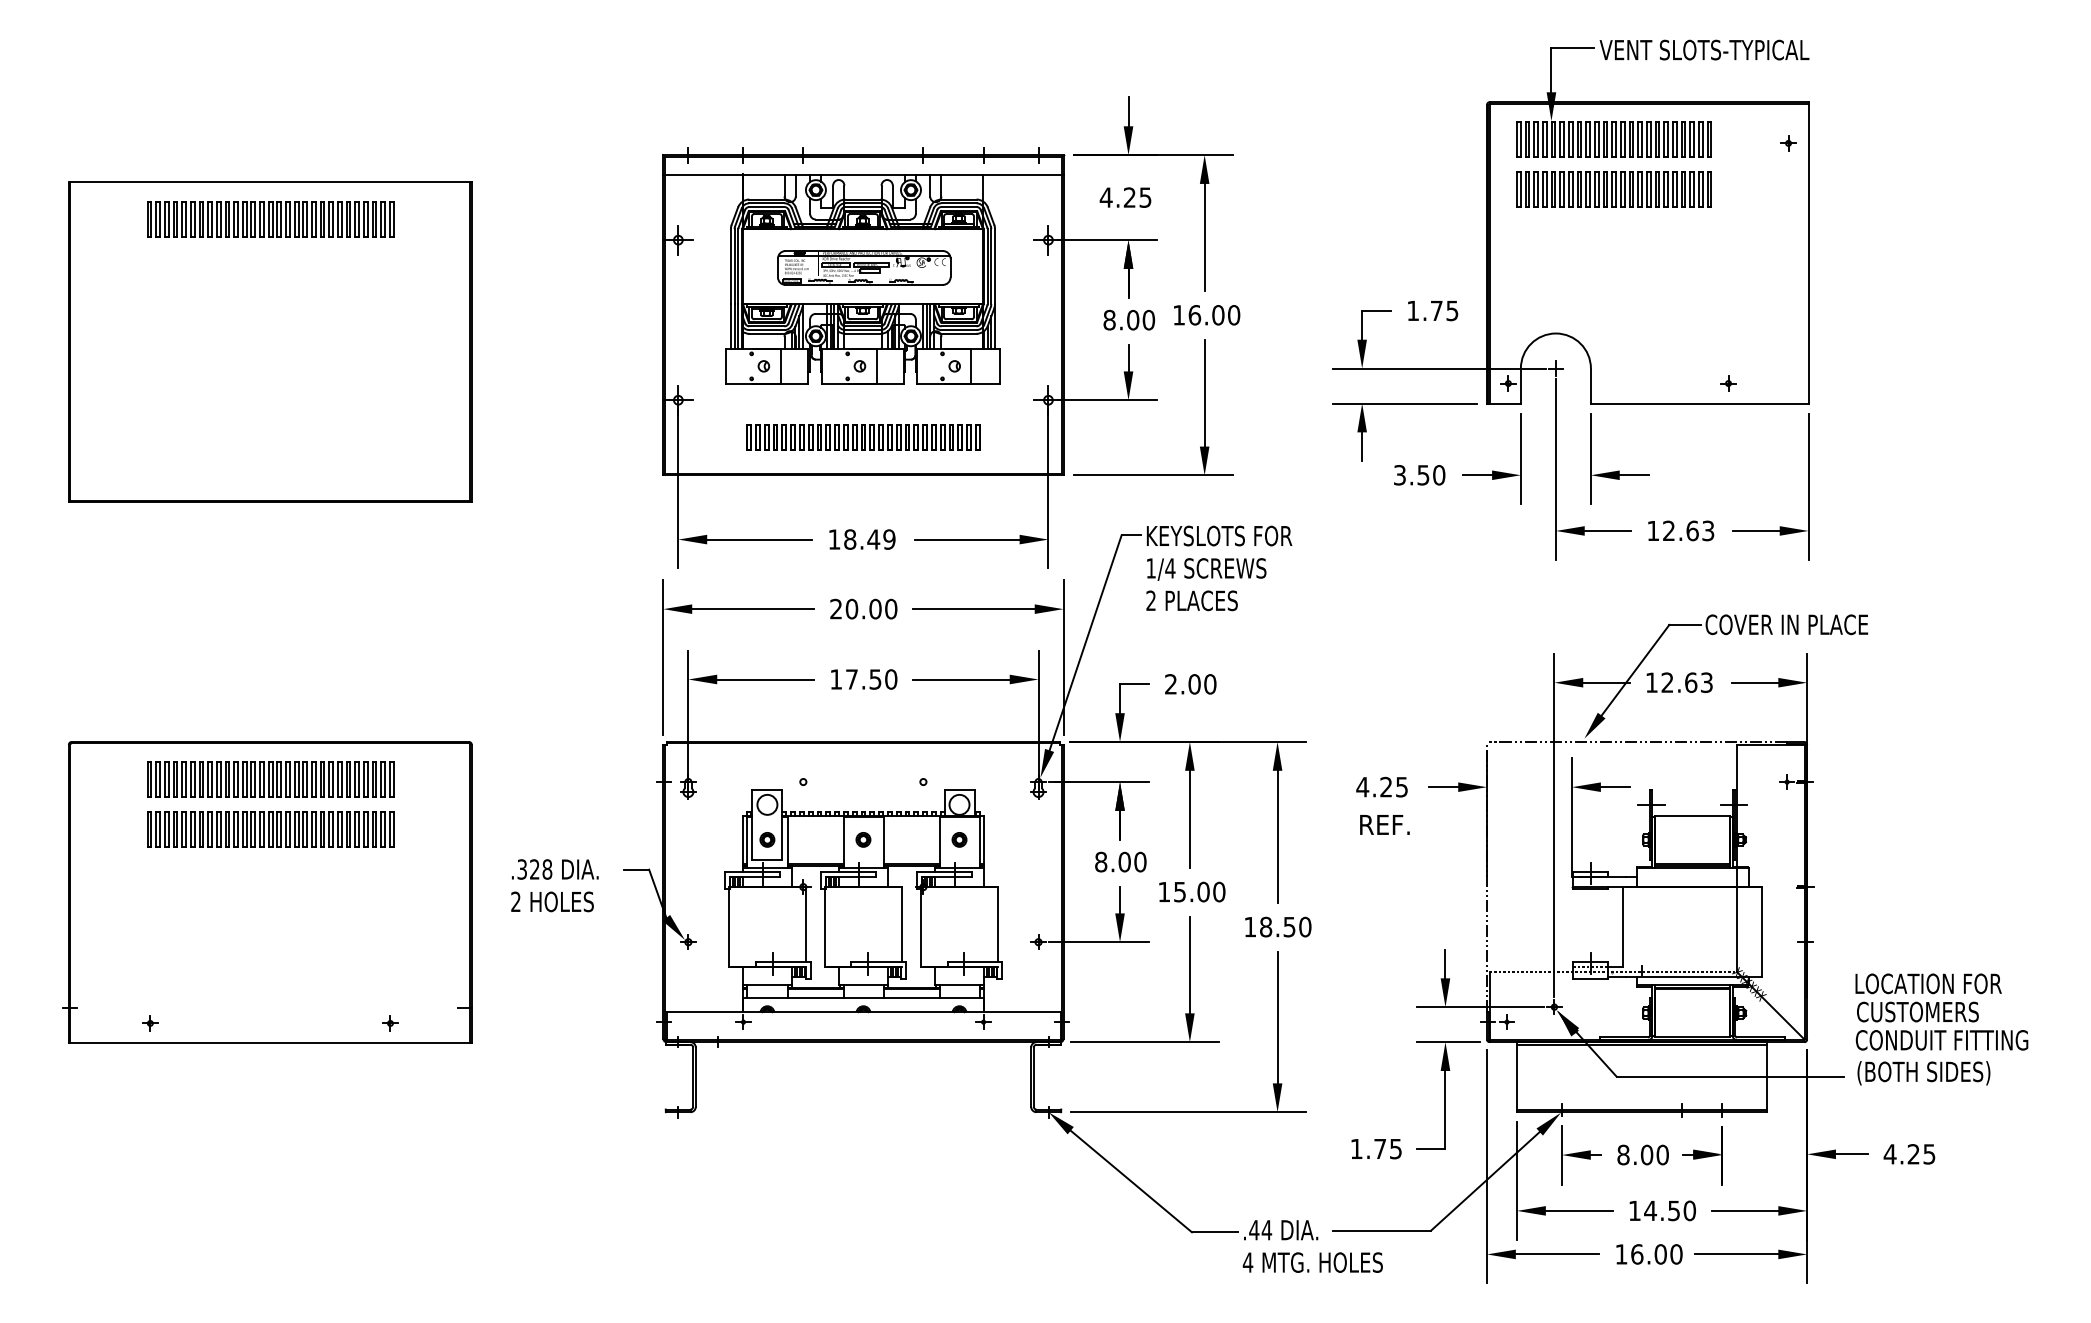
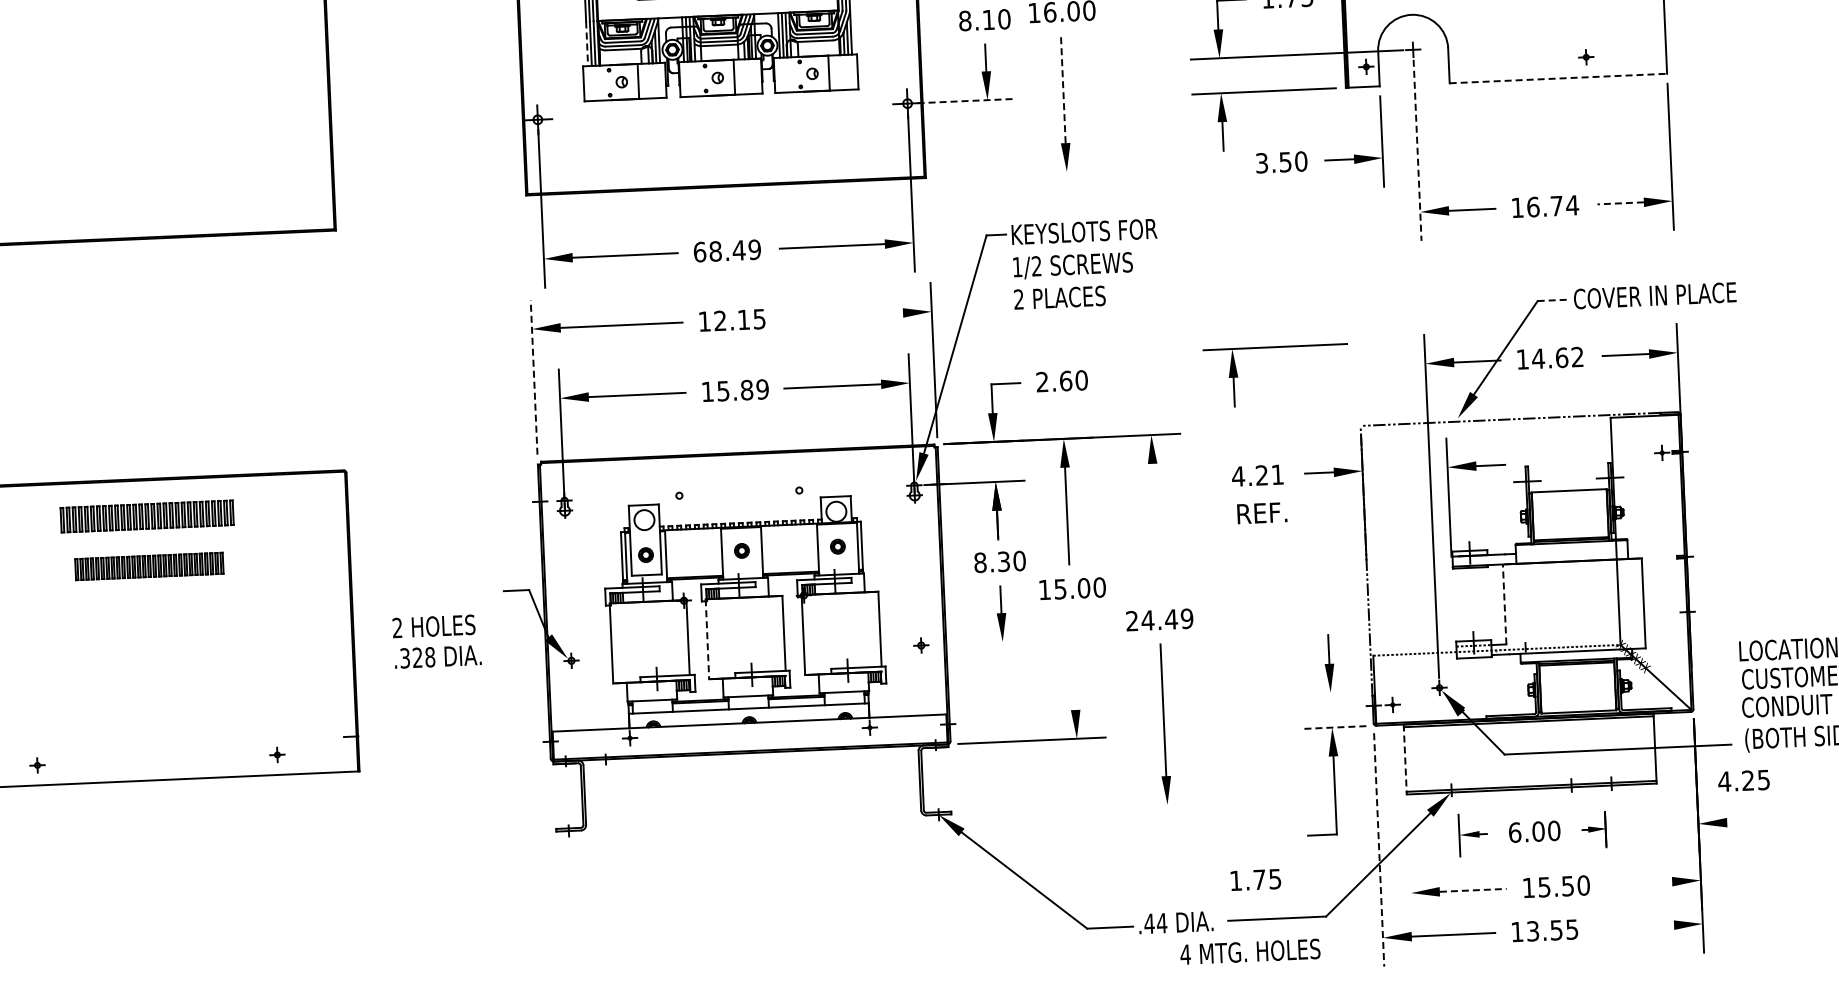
text: (1133, 319) -> (989, 19), 8.00 -> 8.10
line: (730, 327) -> (586, 44), solid -> dashed
line: (1204, 392) -> (1063, 89), solid -> dashed
line: (1108, 400) -> (967, 101), solid -> dashed
line: (1699, 403) -> (1558, 78), solid -> dashed
part: (863, 437) -> (724, 148), removed
line: (1555, 469) -> (1417, 150), solid -> dashed
part: (1619, 470) -> (1481, 148), removed
line: (1153, 475) -> (1015, 174), removed
text: (1688, 530) -> (1552, 205), 12.63 -> 16.74
line: (1756, 530) -> (1620, 202), solid -> dashed
text: (834, 539) -> (699, 252), 18.49 -> 68.49
text: (1170, 568) -> (1036, 266), 1/4 -> 1/2
text: (863, 608) -> (731, 319), 20.00 -> 12.15
line: (973, 609) -> (841, 315), removed
line: (1685, 624) -> (1553, 299), solid -> dashed
line: (663, 657) -> (534, 377), solid -> dashed
part: (1404, 660) -> (1274, 348), added
text: (871, 679) -> (742, 390), 17.50 -> 15.89
text: (1686, 682) -> (1557, 357), 12.63 -> 14.62
text: (1194, 684) -> (1065, 381), 2.00 -> 2.60
part: (270, 779) -> (146, 516), size x0.7
text: (1401, 787) -> (1277, 475), 4.25 -> 4.21
part: (270, 829) -> (149, 566), size x0.6
line: (1277, 836) -> (1155, 529), removed
text: (1124, 861) -> (1003, 561), 8.00 -> 8.30
text: (555, 869) -> (438, 656), moved
text: (1277, 926) -> (1159, 619), 18.50 -> 24.49
line: (1623, 926) -> (1505, 604), solid -> dashed
line: (825, 927) -> (707, 640), solid -> dashed
line: (1098, 942) -> (981, 643), removed
line: (1189, 964) -> (1073, 661), removed
line: (1480, 1007) -> (1365, 691), removed
line: (1447, 1042) -> (1334, 727), solid -> dashed
line: (1517, 1077) -> (1405, 759), solid -> dashed
line: (1188, 1112) -> (1078, 809), removed
text: (1376, 1149) -> (1255, 880), moved
text: (1623, 1154) -> (1514, 832), 8.00 -> 6.00
line: (1851, 1154) -> (1742, 822), removed
text: (1909, 1154) -> (1743, 781), moved
part: (1581, 1155) -> (1473, 834), size x0.7
part: (1702, 1155) -> (1593, 829), size x0.6
line: (1487, 1166) -> (1379, 850), solid -> dashed
line: (1517, 1180) -> (1410, 862), removed
line: (1579, 1210) -> (1473, 889), solid -> dashed
text: (1650, 1210) -> (1544, 886), 14.50 -> 15.50
line: (1744, 1210) -> (1638, 882), removed
text: (1656, 1254) -> (1552, 930), 16.00 -> 13.55
line: (1736, 1254) -> (1632, 927), removed
text: (1312, 1262) -> (1249, 951), moved

